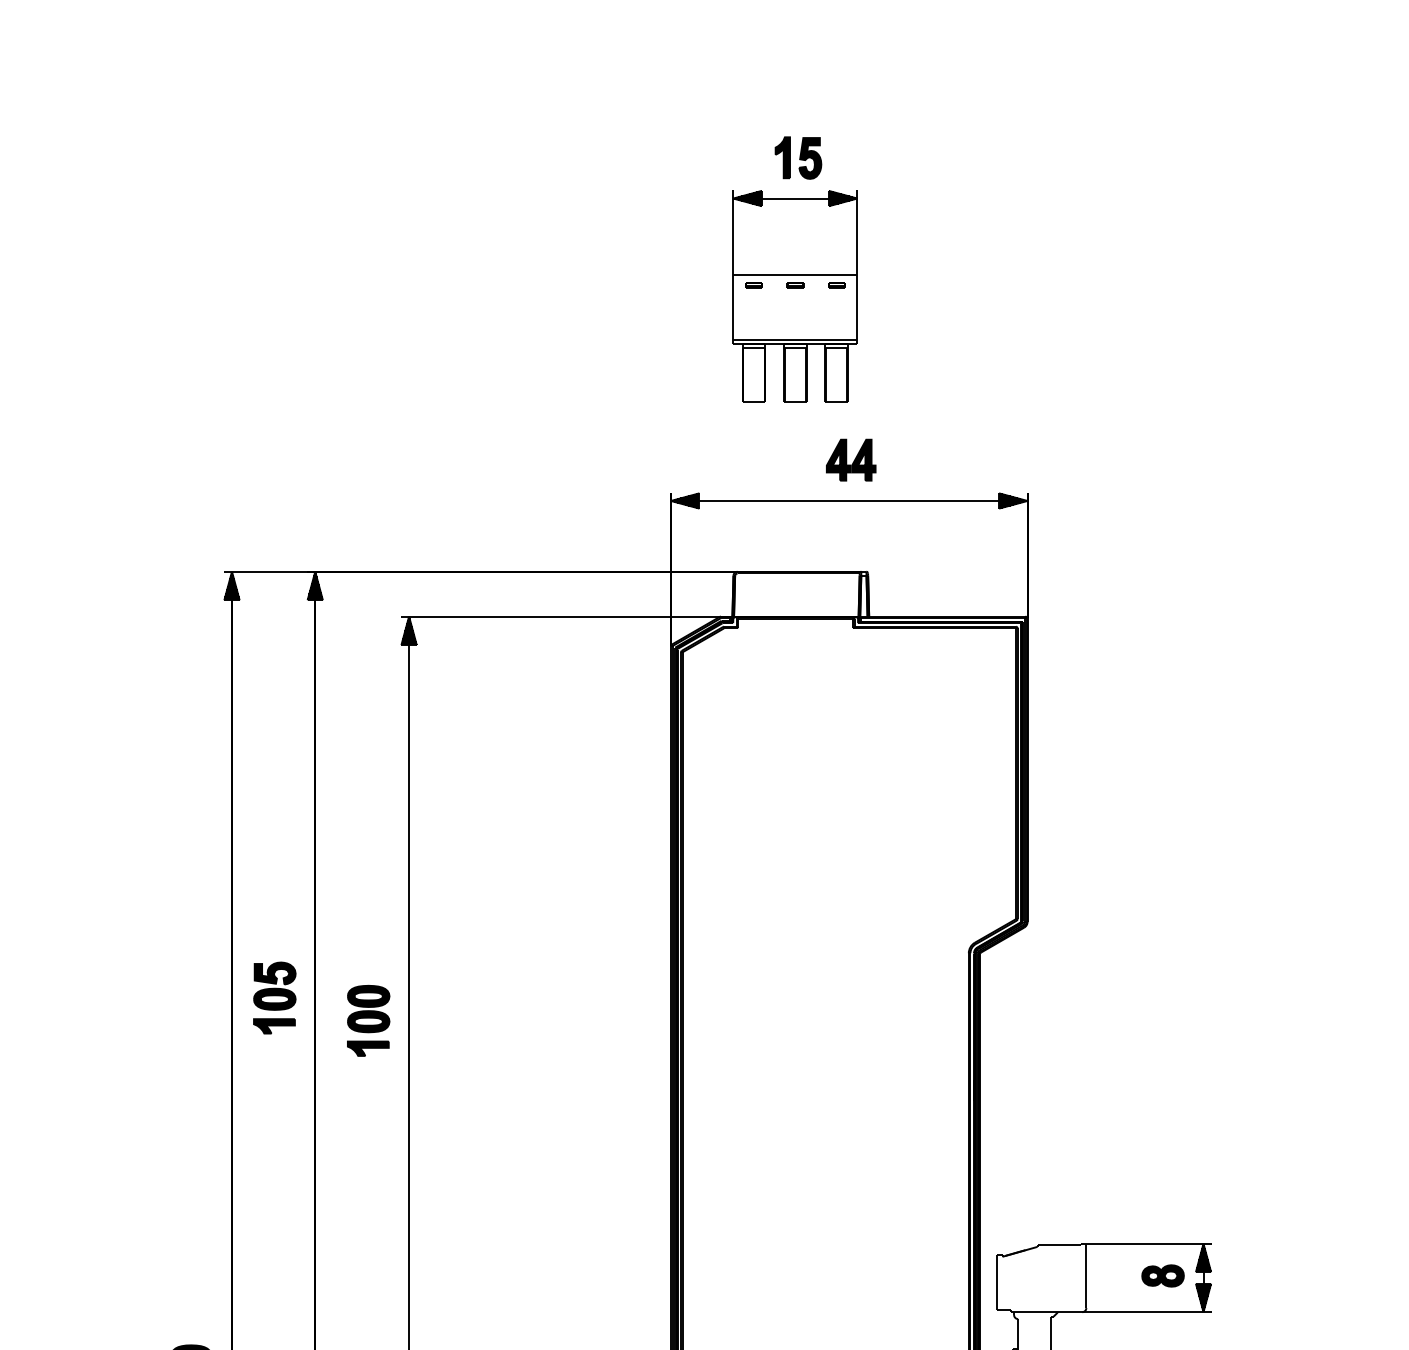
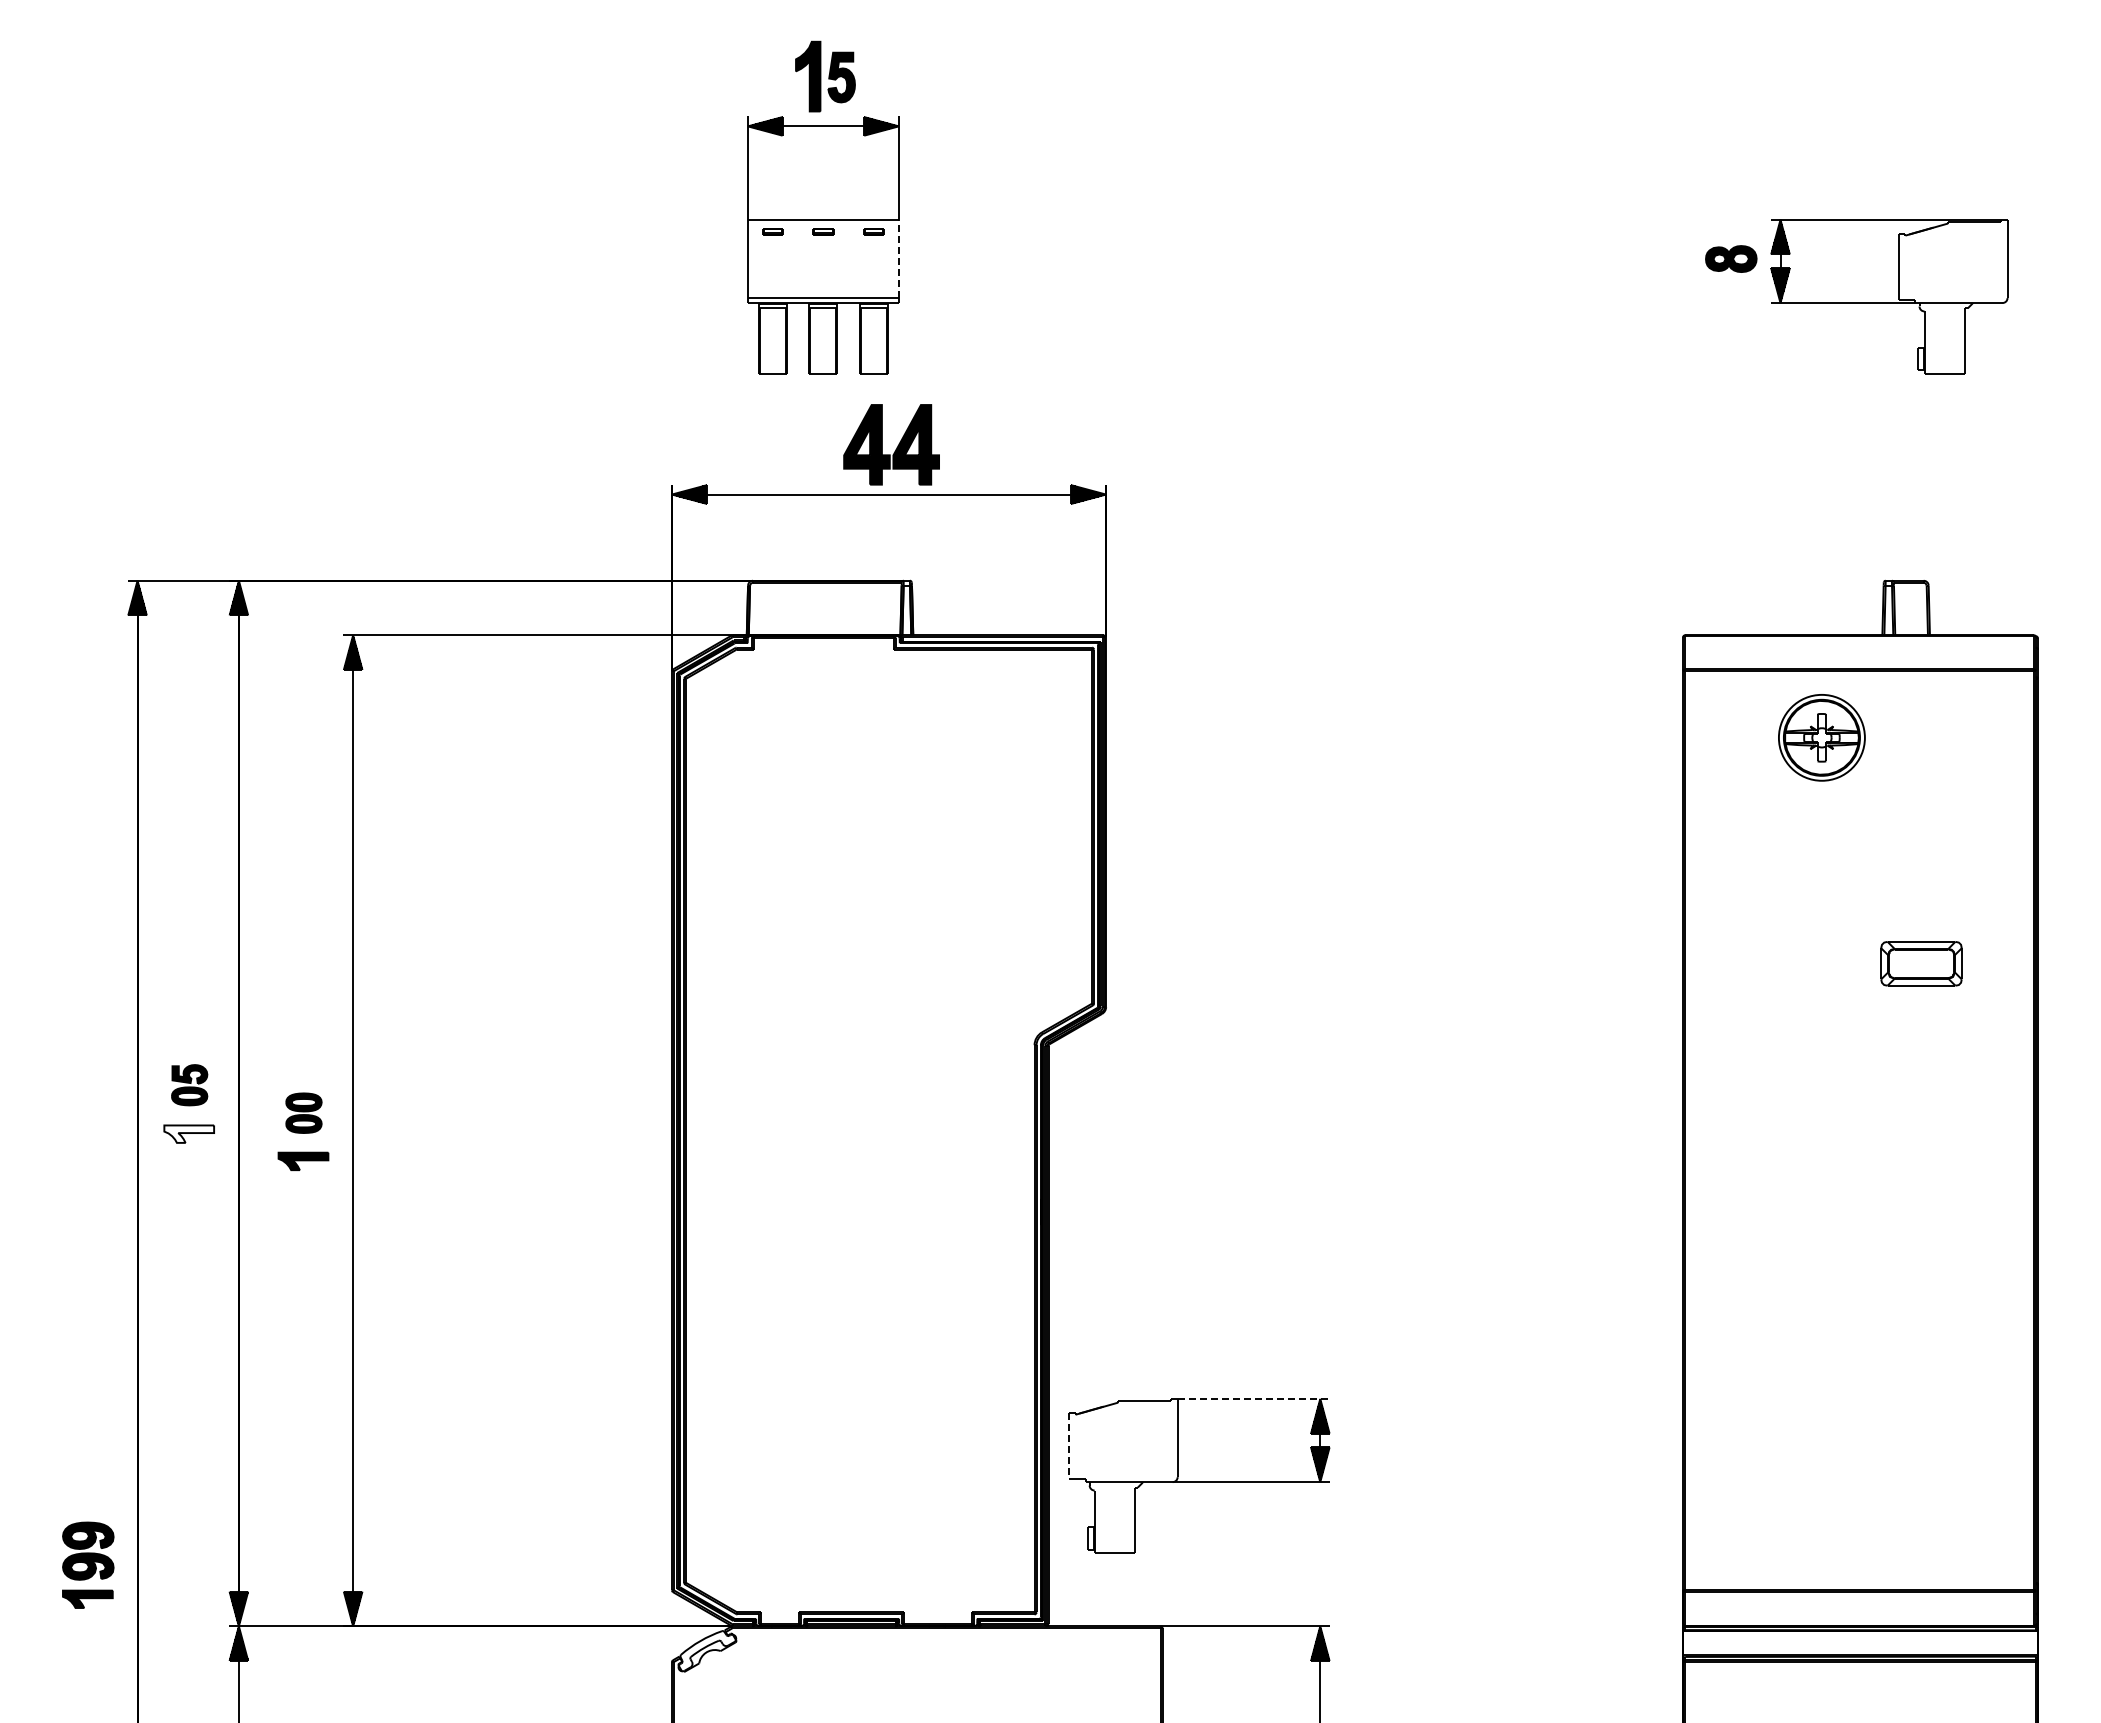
part: (782, 157) -> (807, 76), size x1.4
line: (857, 307) -> (898, 258), solid -> dashed
part: (850, 459) -> (890, 444), size x1.6
part: (274, 985) -> (189, 1084), size x0.7
part: (368, 1009) -> (303, 1113), size x0.7
fill: (274, 1025) -> (189, 1133), removed
line: (1149, 1243) -> (1254, 1398), solid -> dashed
part: (1162, 1275) -> (1270, 1437), removed
line: (996, 1282) -> (1068, 1446), solid -> dashed

